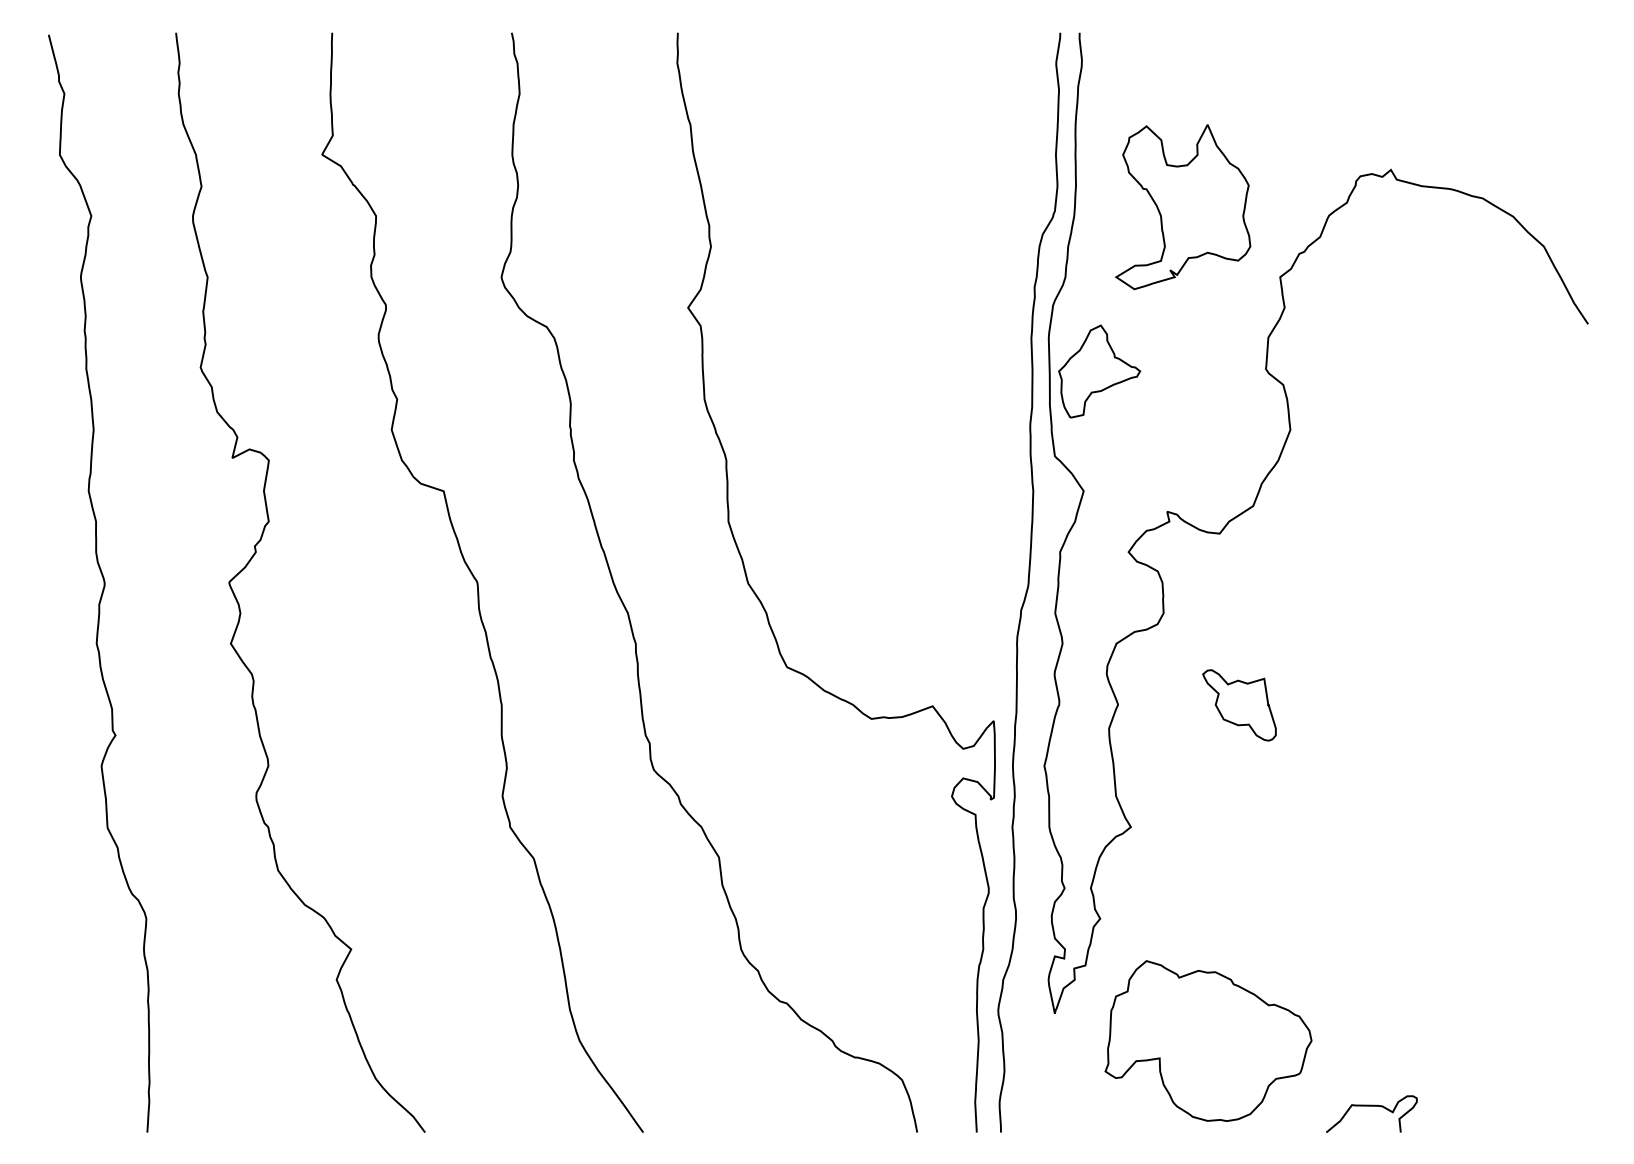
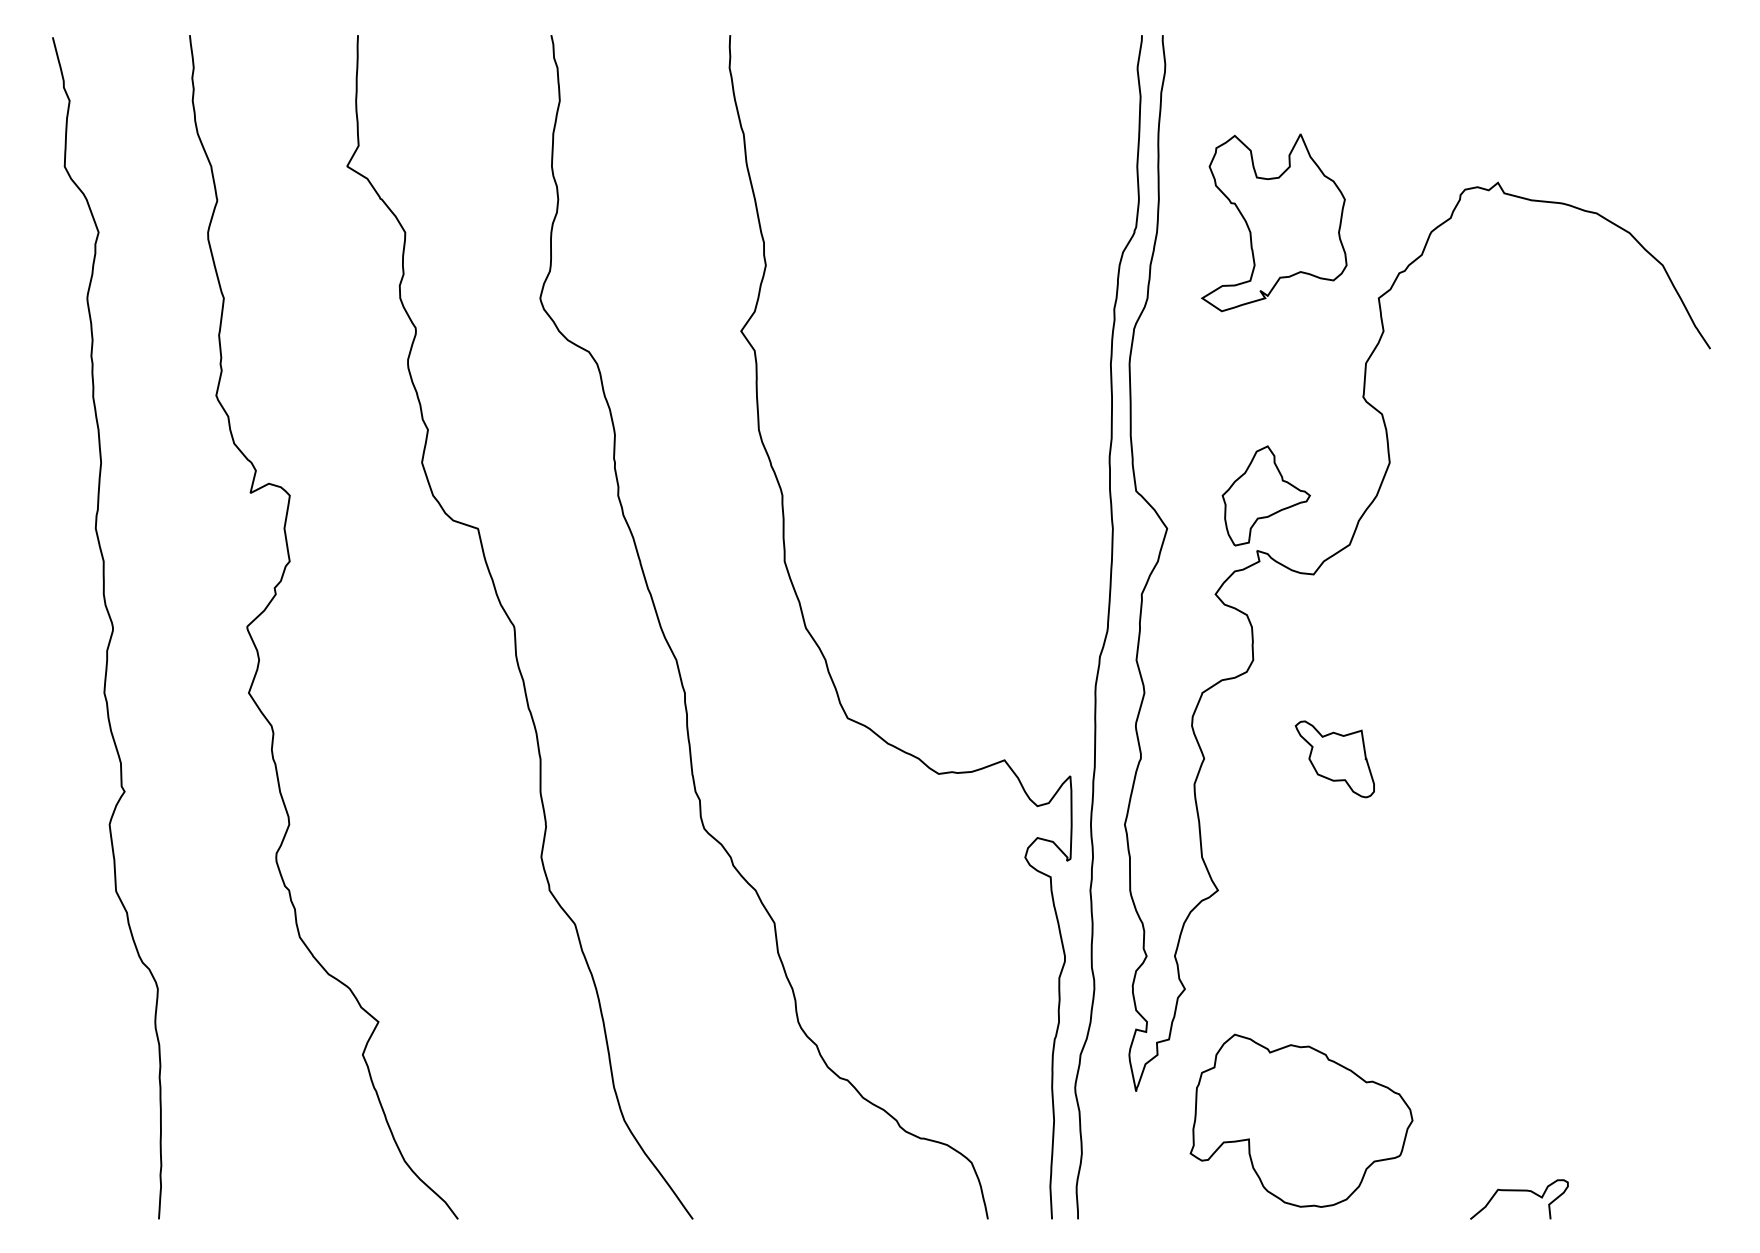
part: (1098, 371) -> (1265, 495), moved
curve: (1371, 1106) -> (1519, 1191), moved

